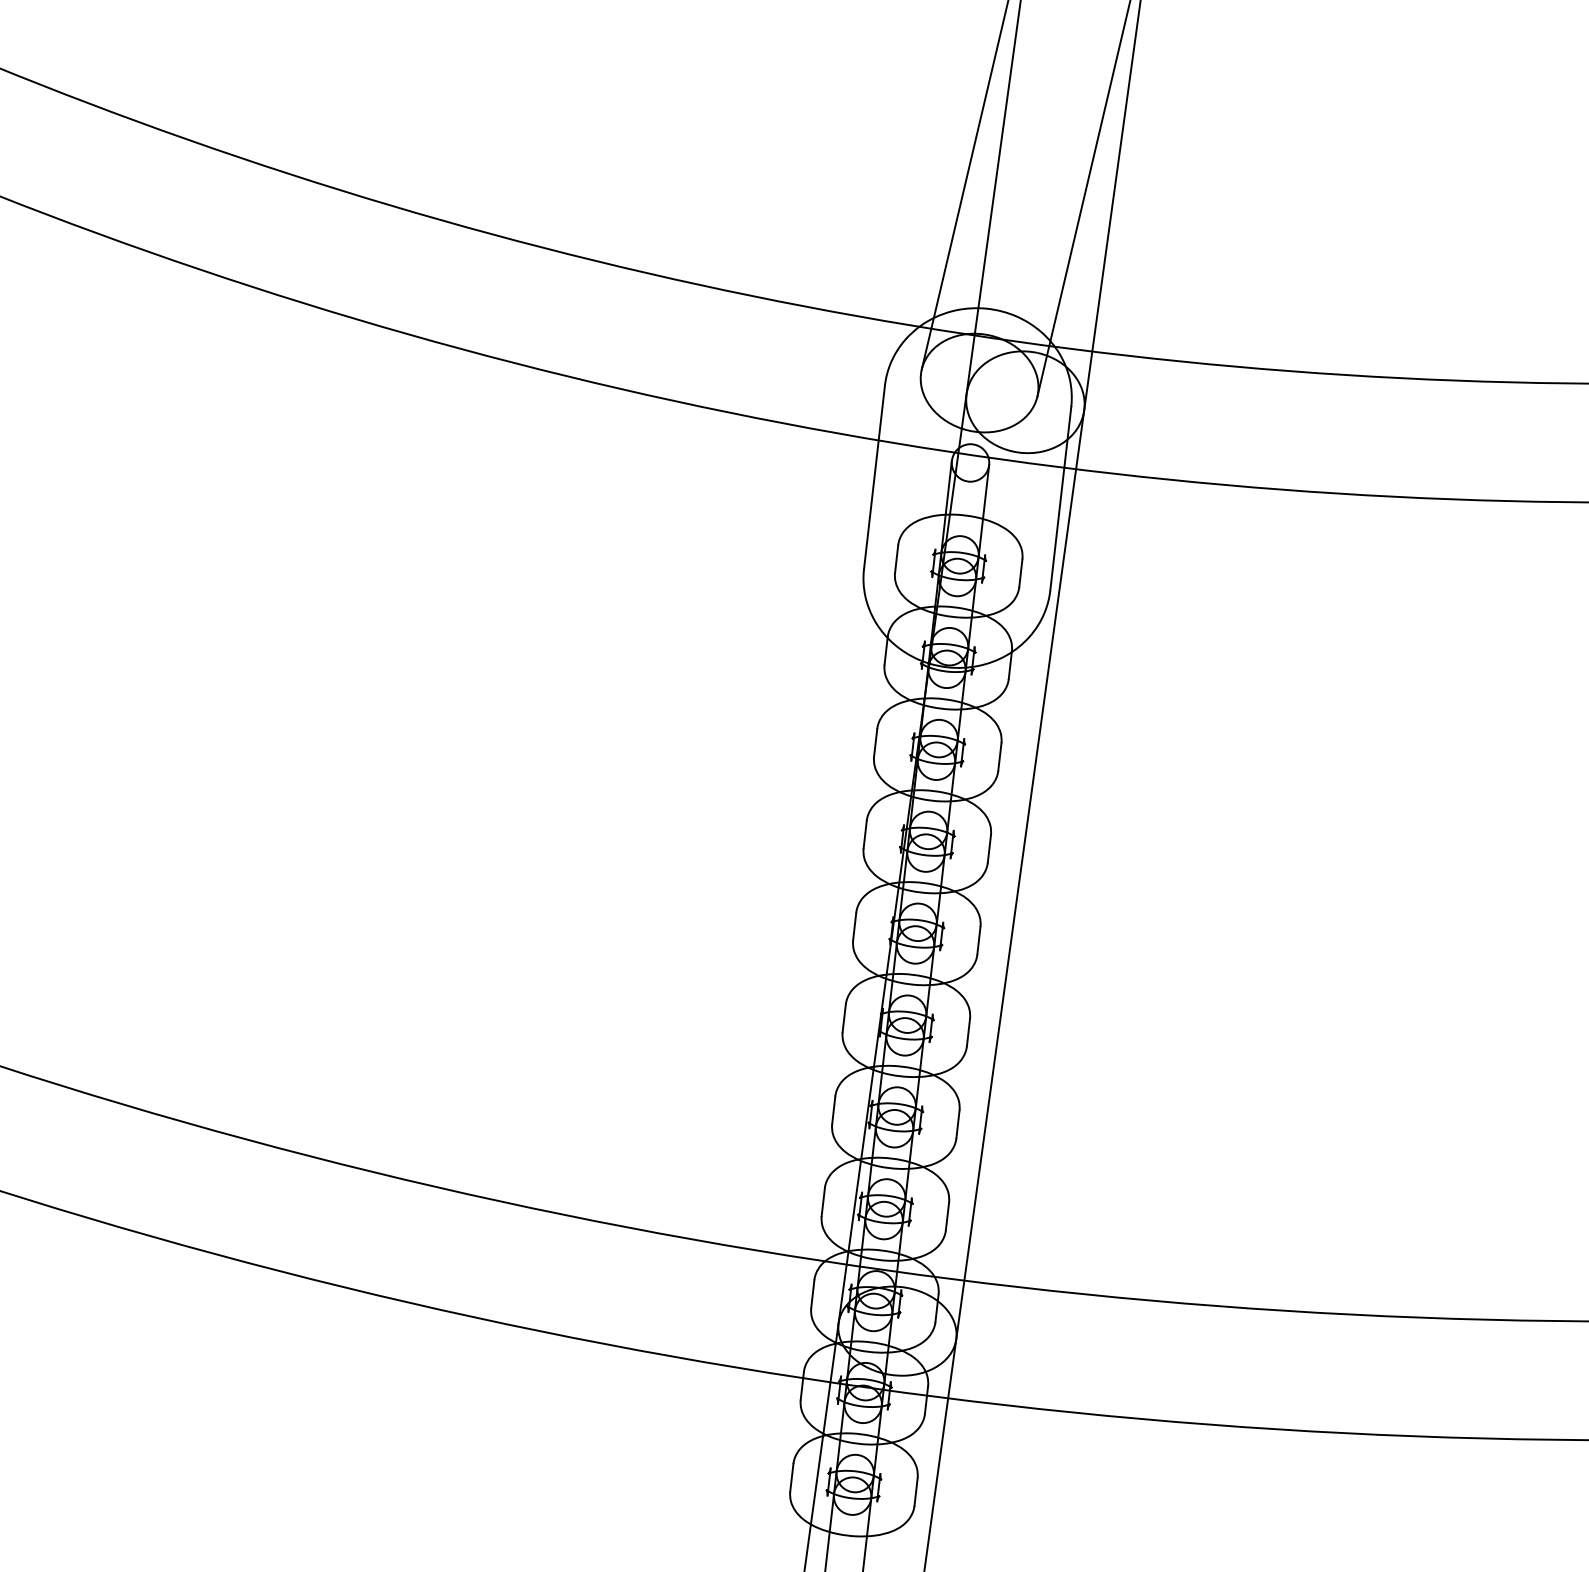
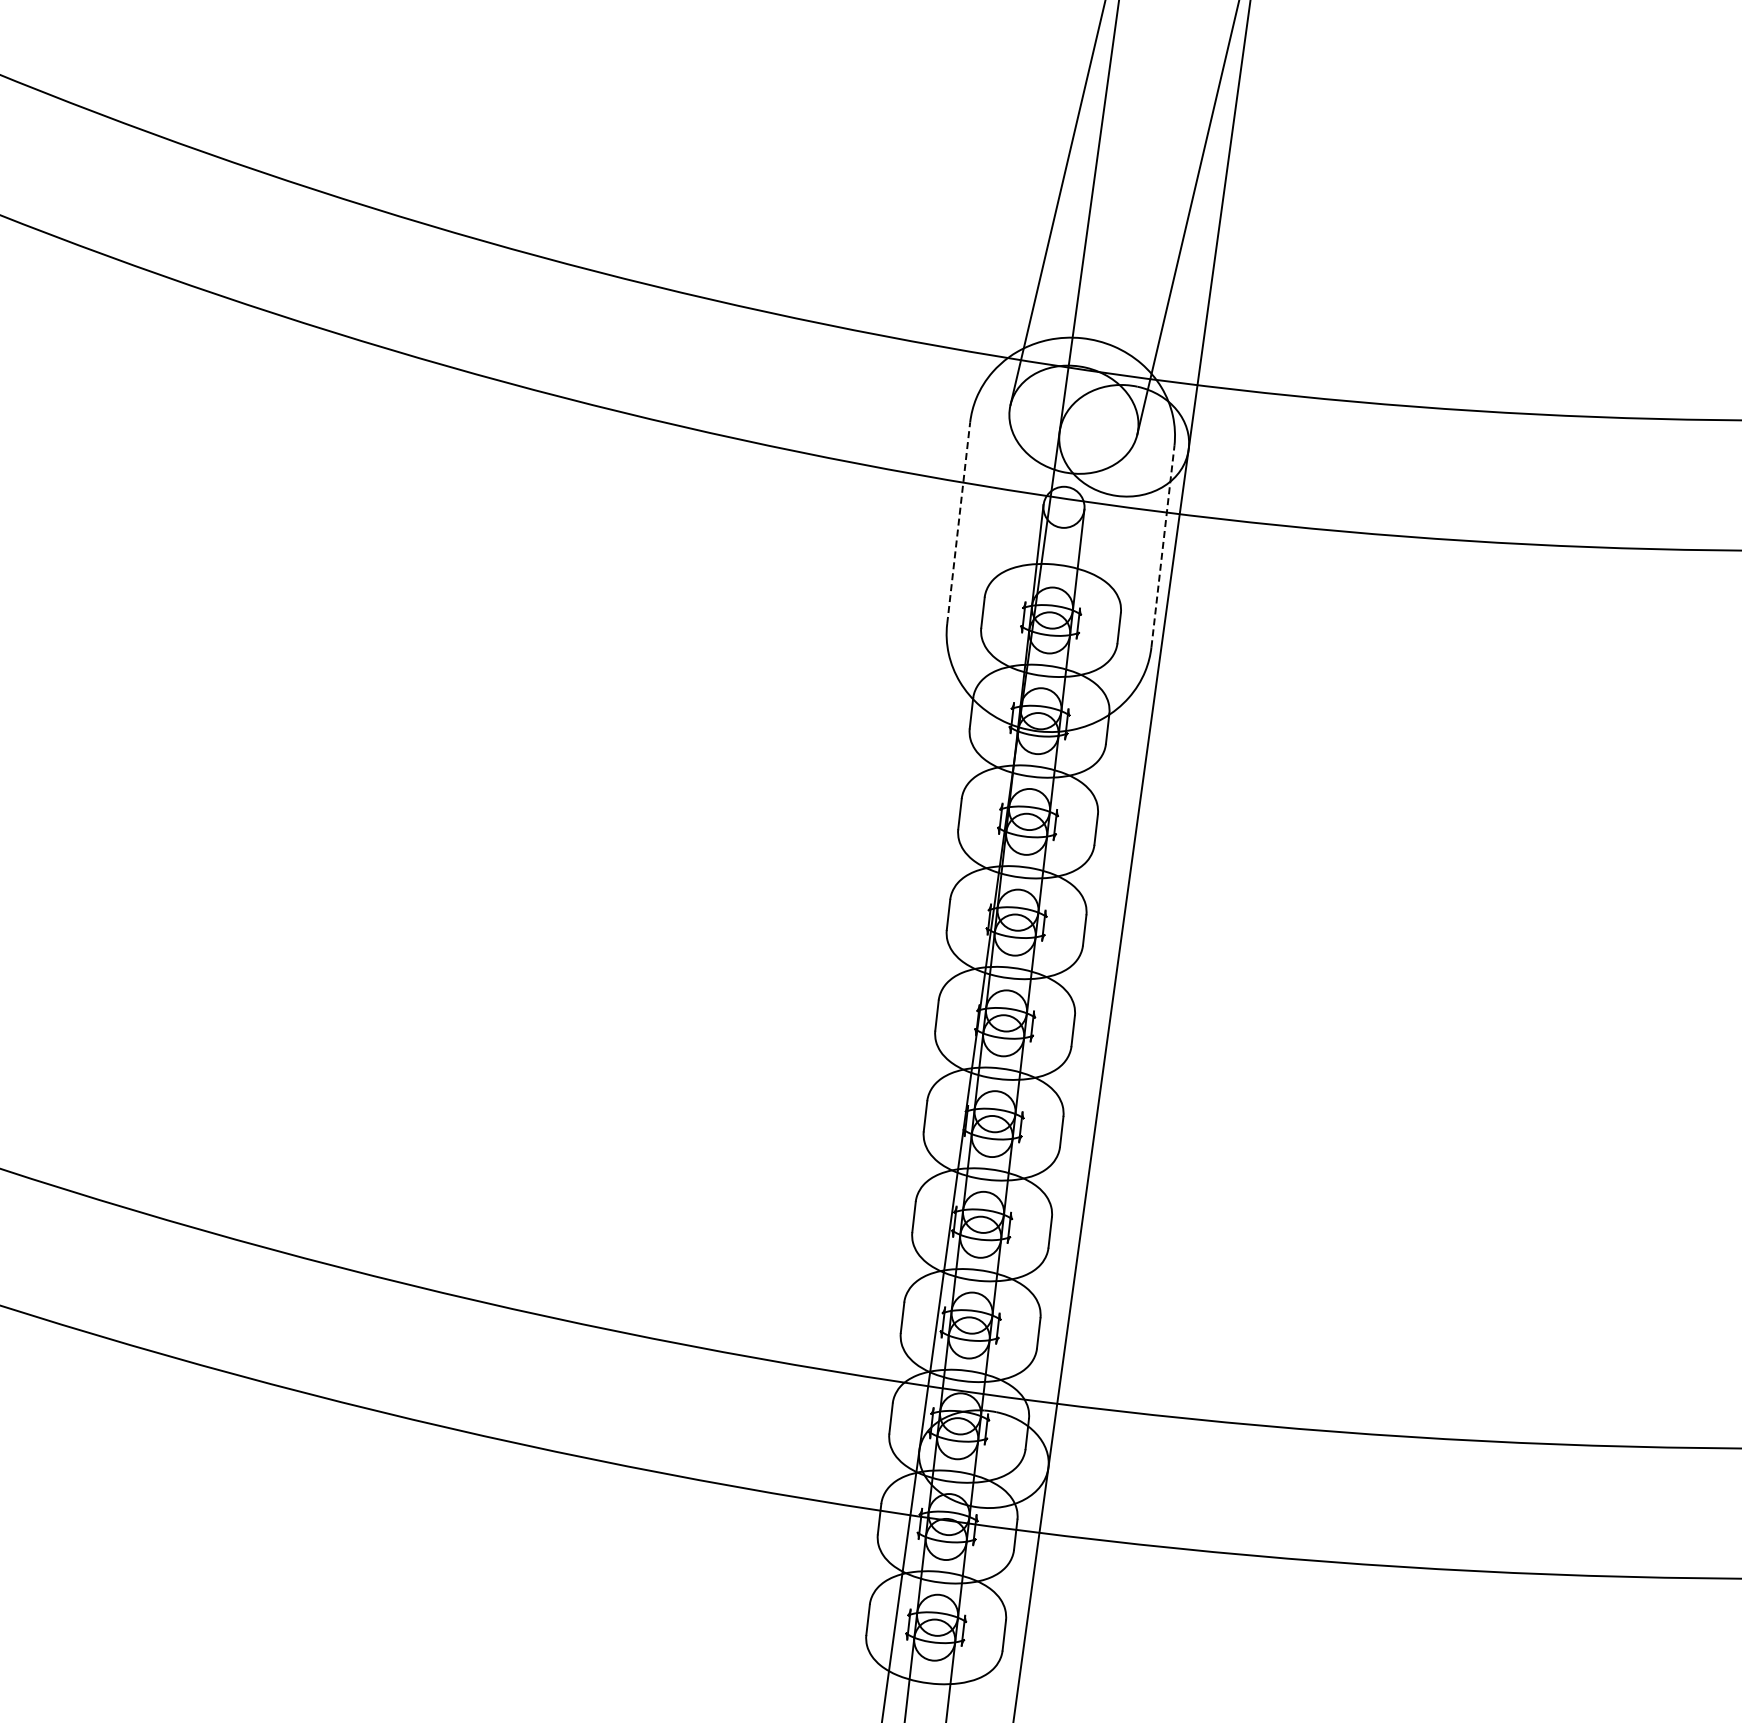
line: (874, 476) -> (958, 522), solid -> dashed
line: (1061, 498) -> (1163, 546), solid -> dashed

